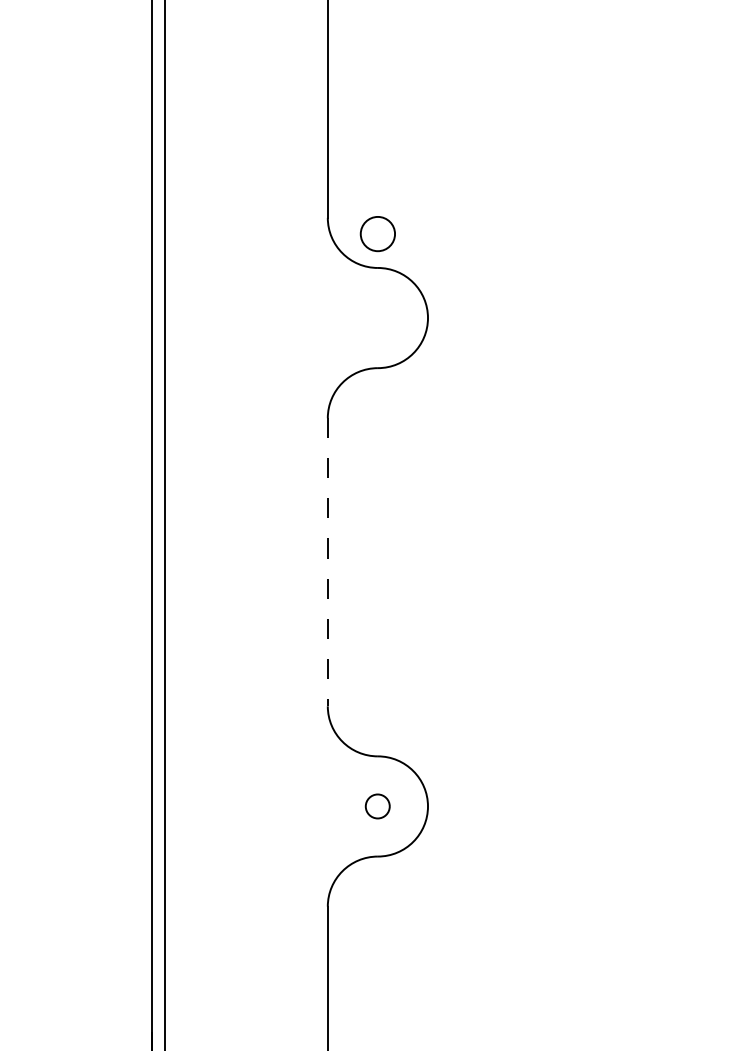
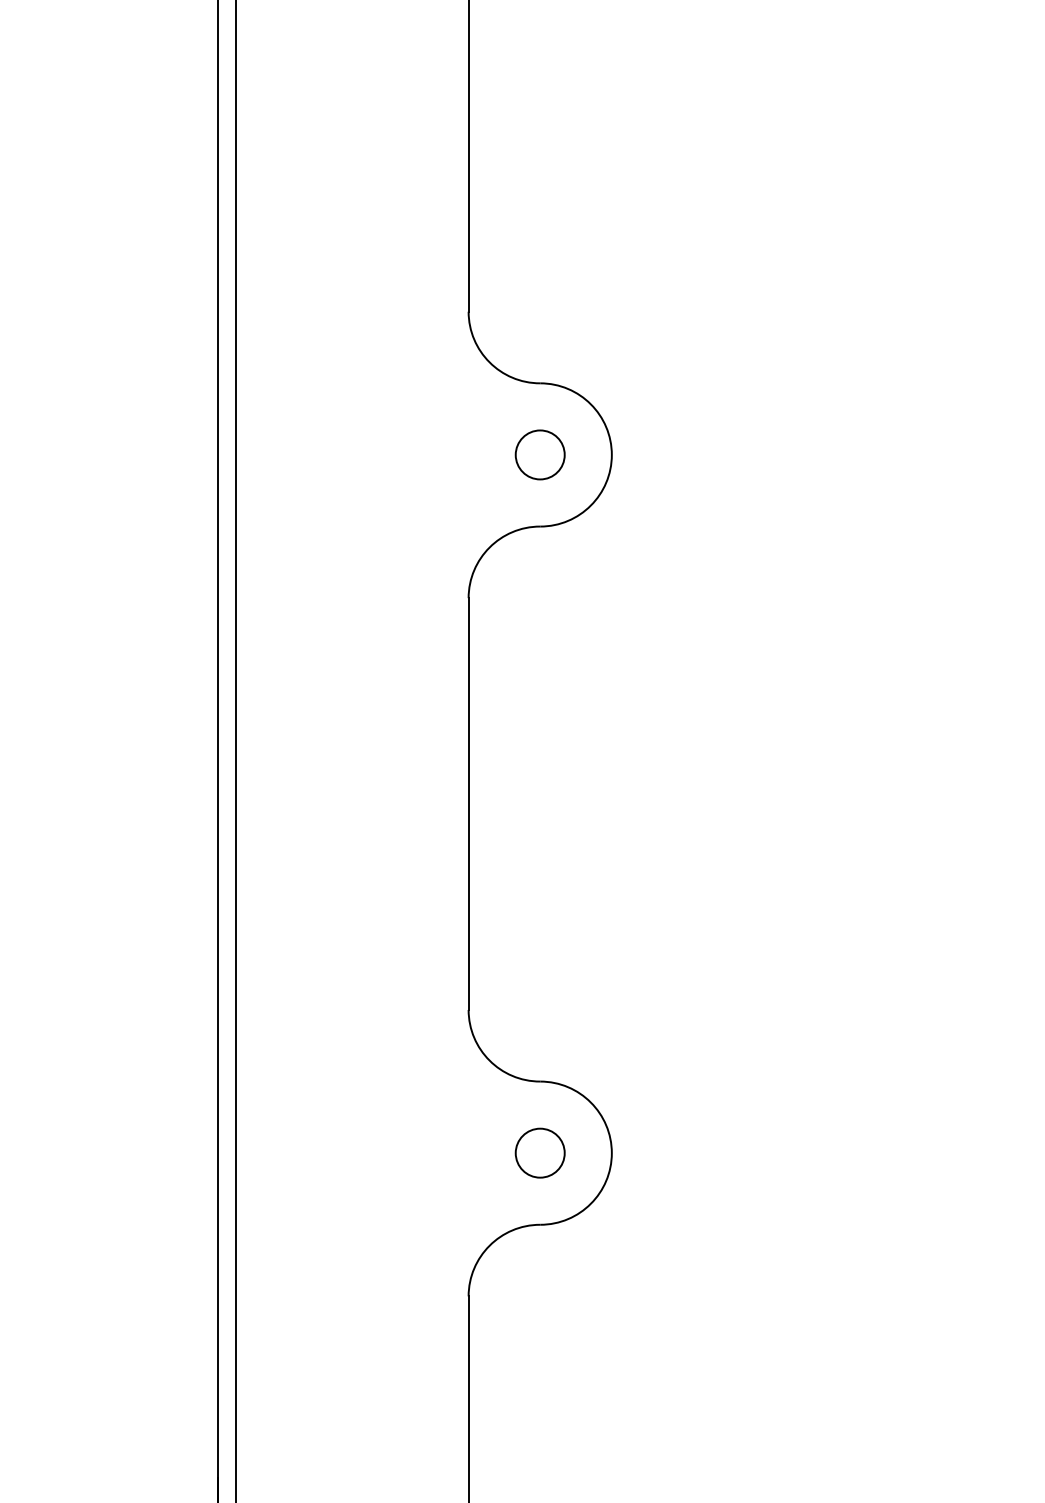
circle: (377, 234) -> (539, 455), moved
line: (327, 562) -> (468, 804), dashed -> solid
circle: (377, 806) -> (539, 1153), size x1.43

